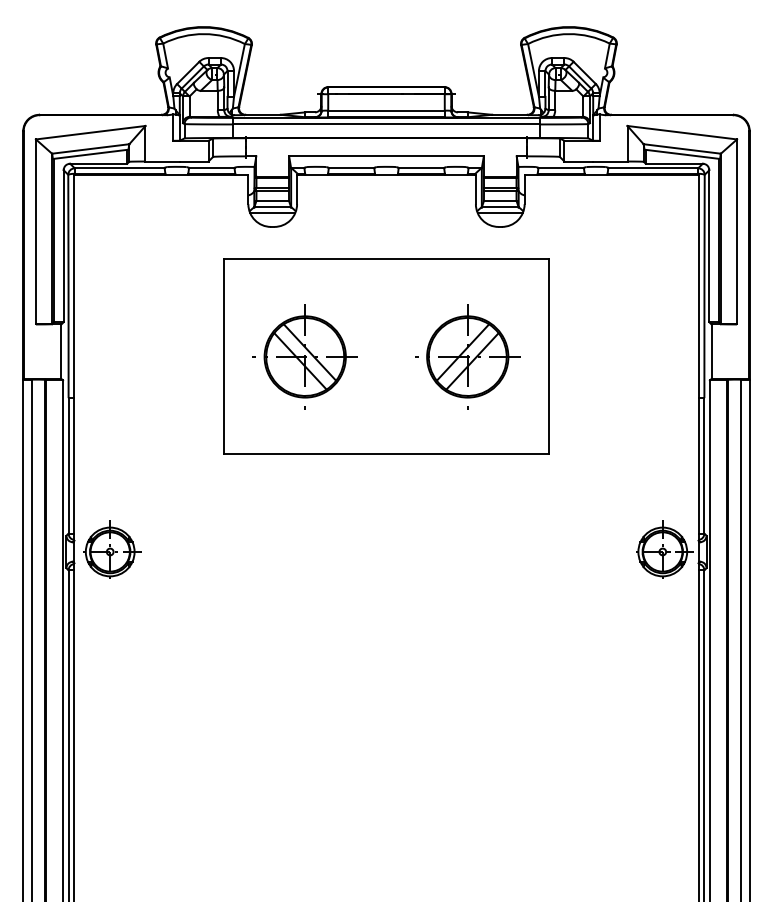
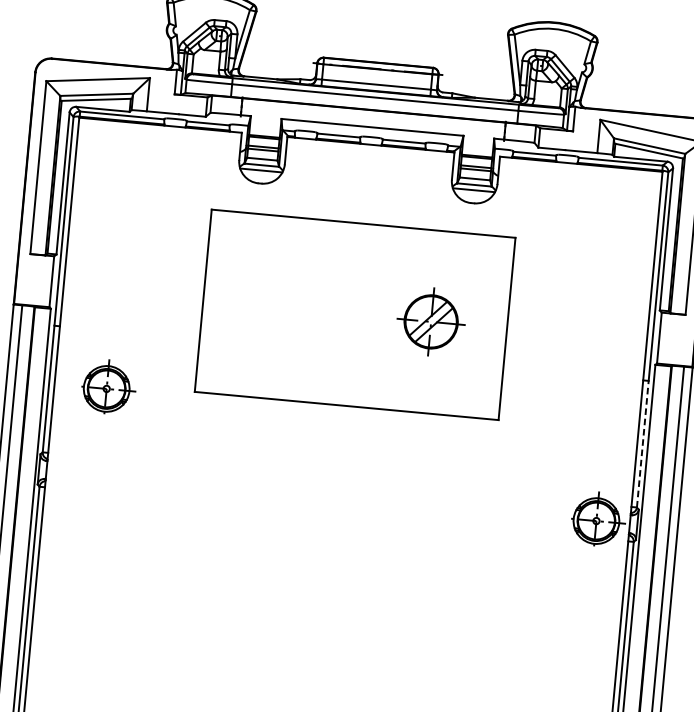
part: (304, 356) -> (278, 307), removed
part: (467, 356) -> (430, 321), size x0.7
line: (704, 465) -> (642, 443), solid -> dashed
part: (112, 549) -> (109, 386), moved

